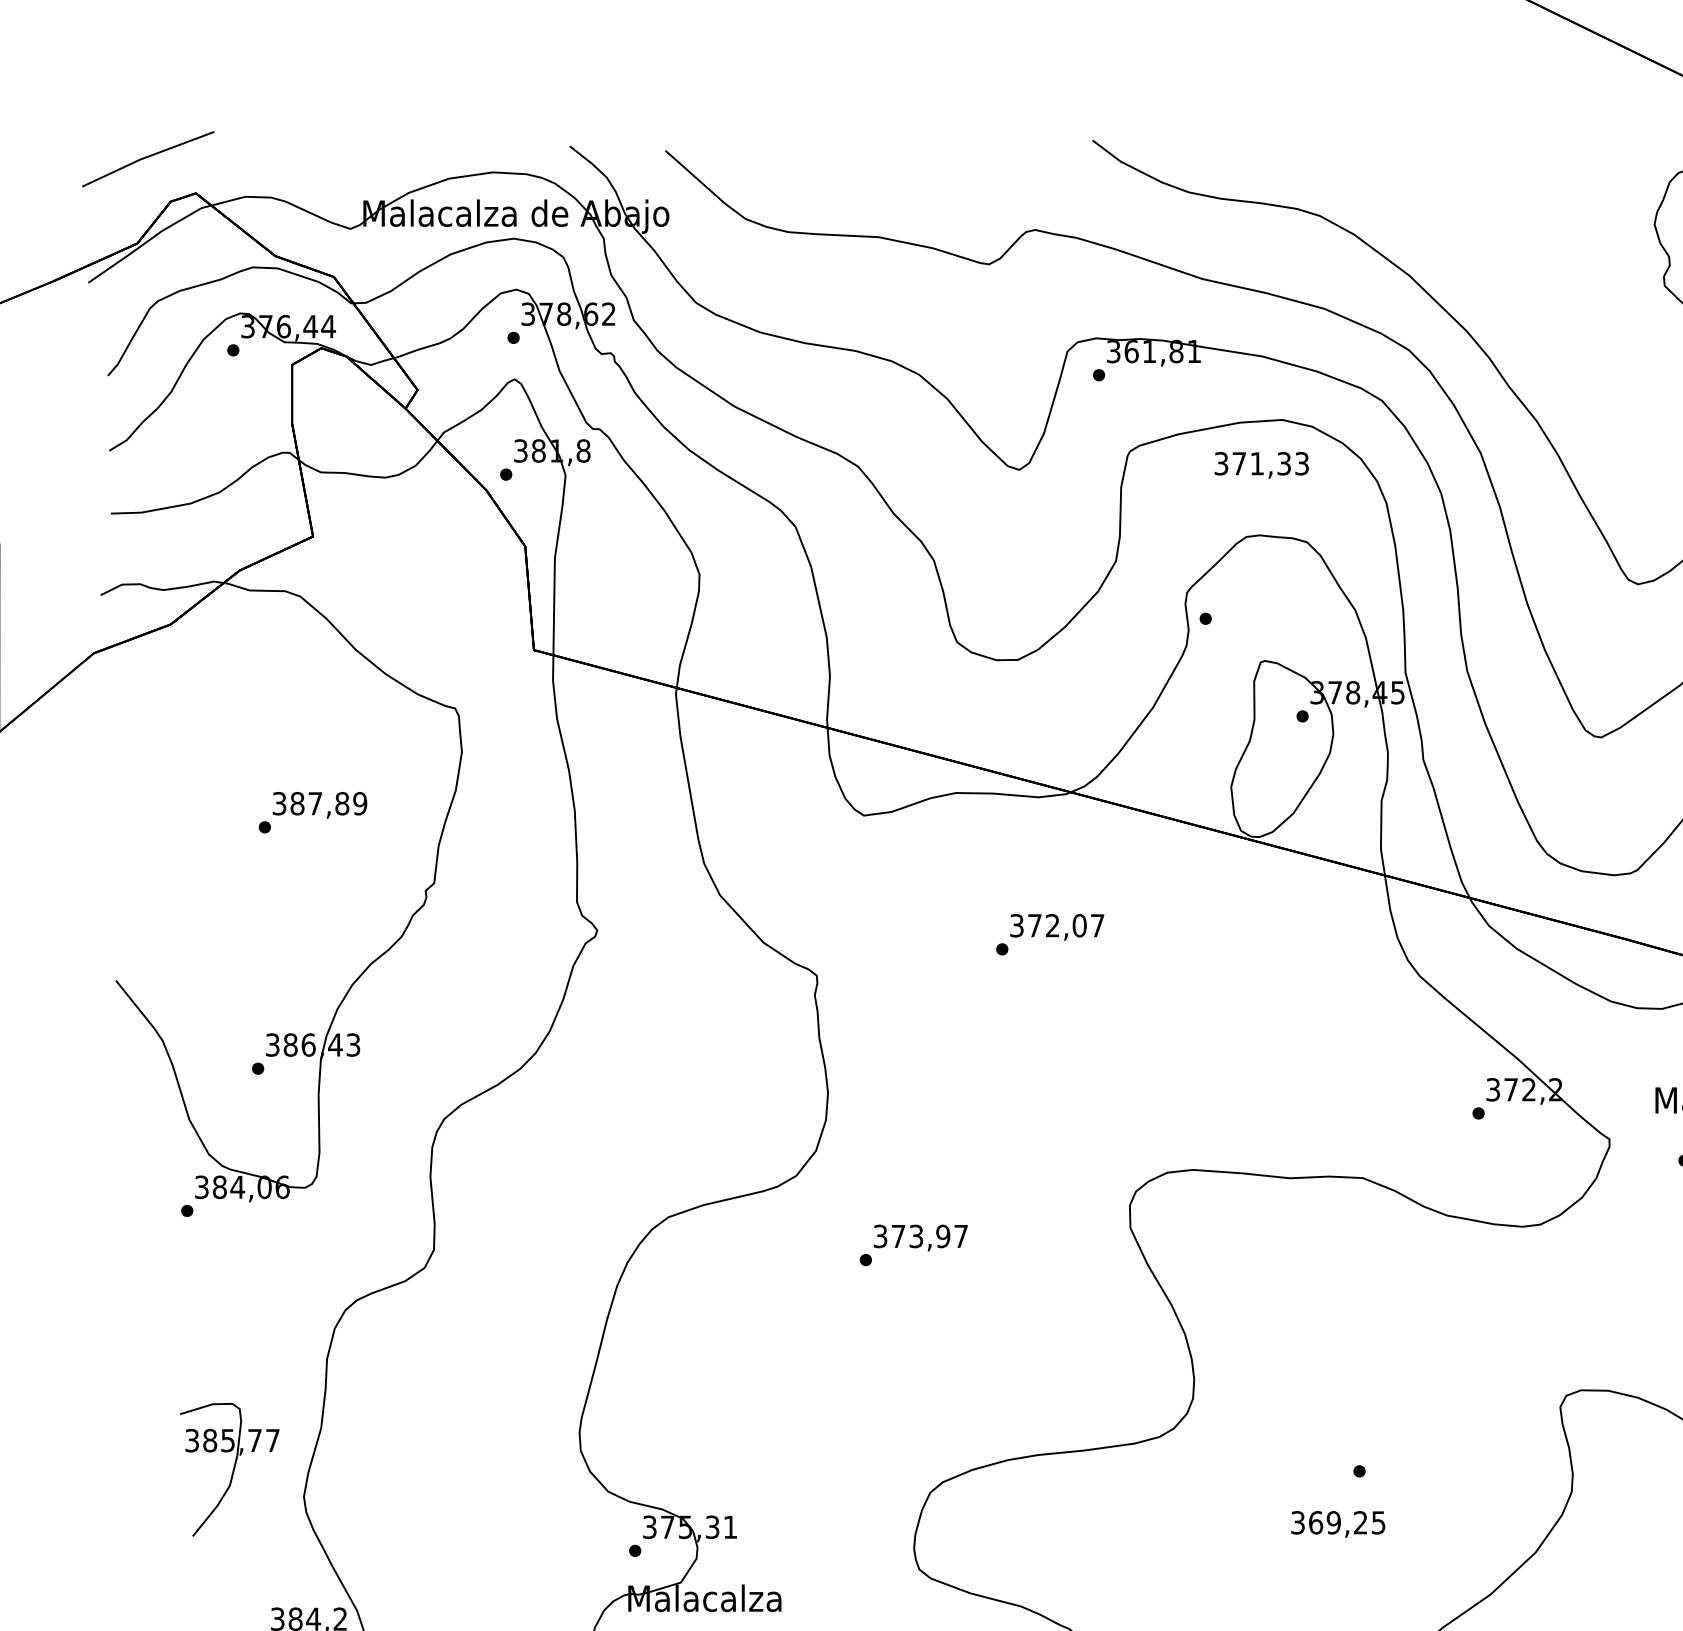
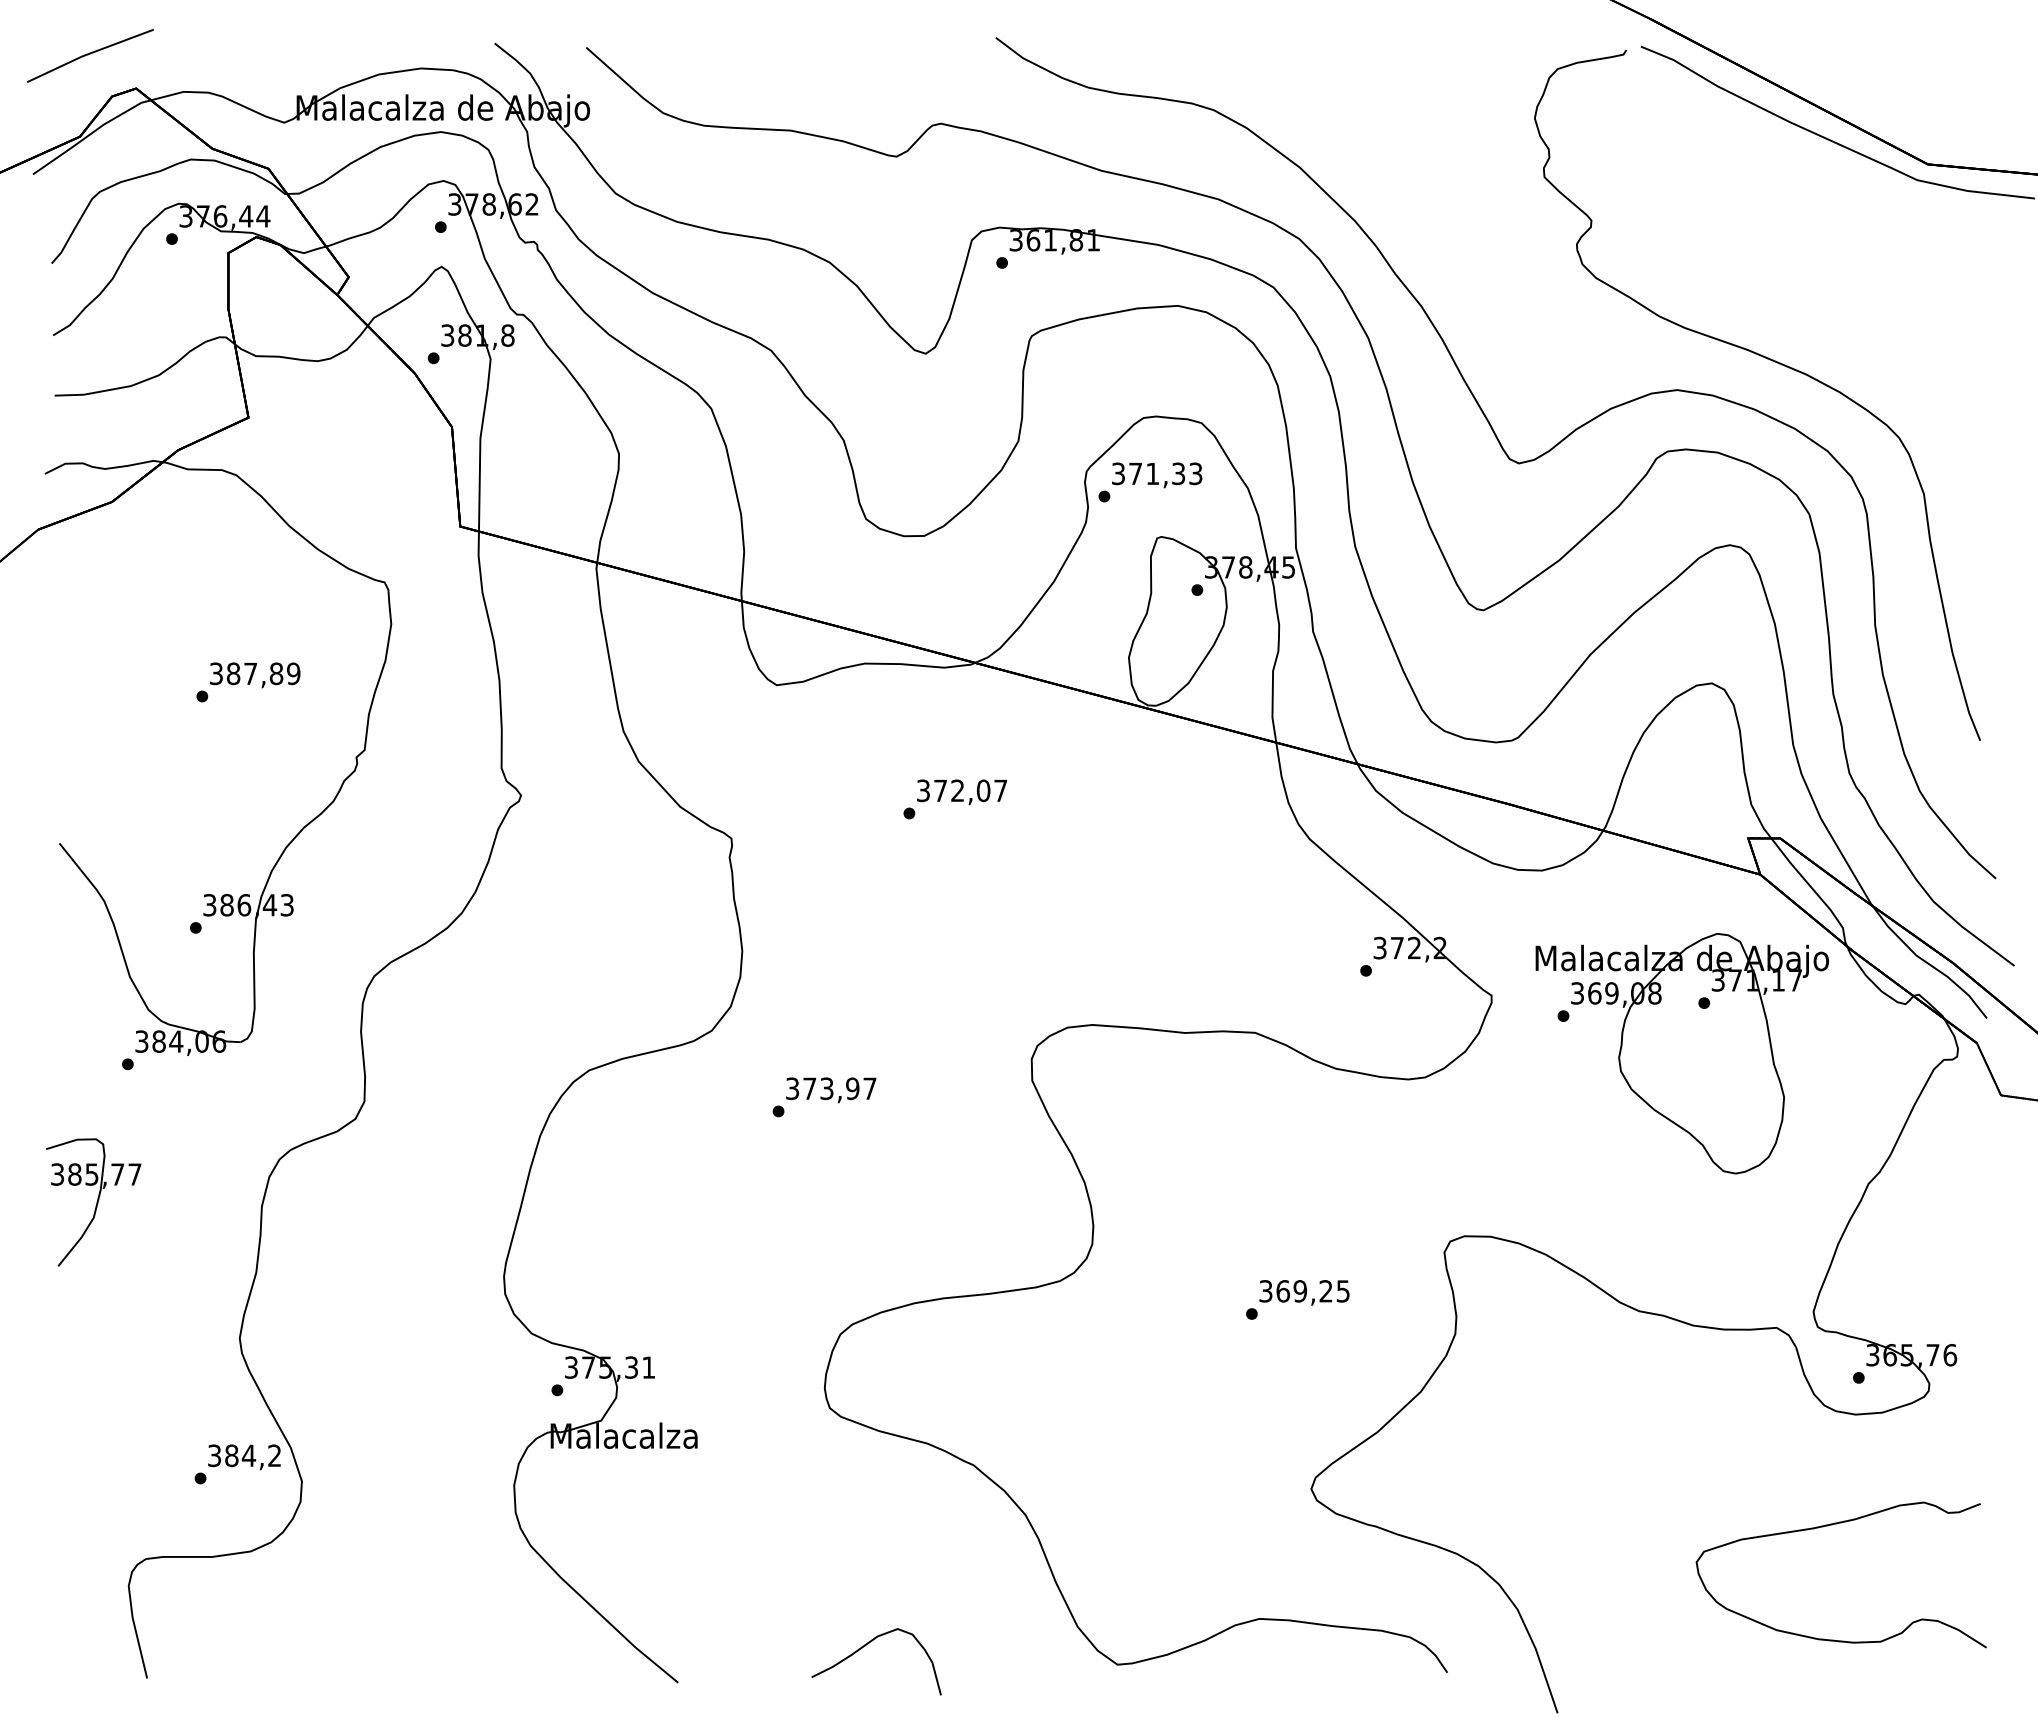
text: (1262, 465) -> (1157, 475), moved
part: (229, 1469) -> (93, 1202), moved
text: (1338, 1524) -> (1304, 1292), moved

